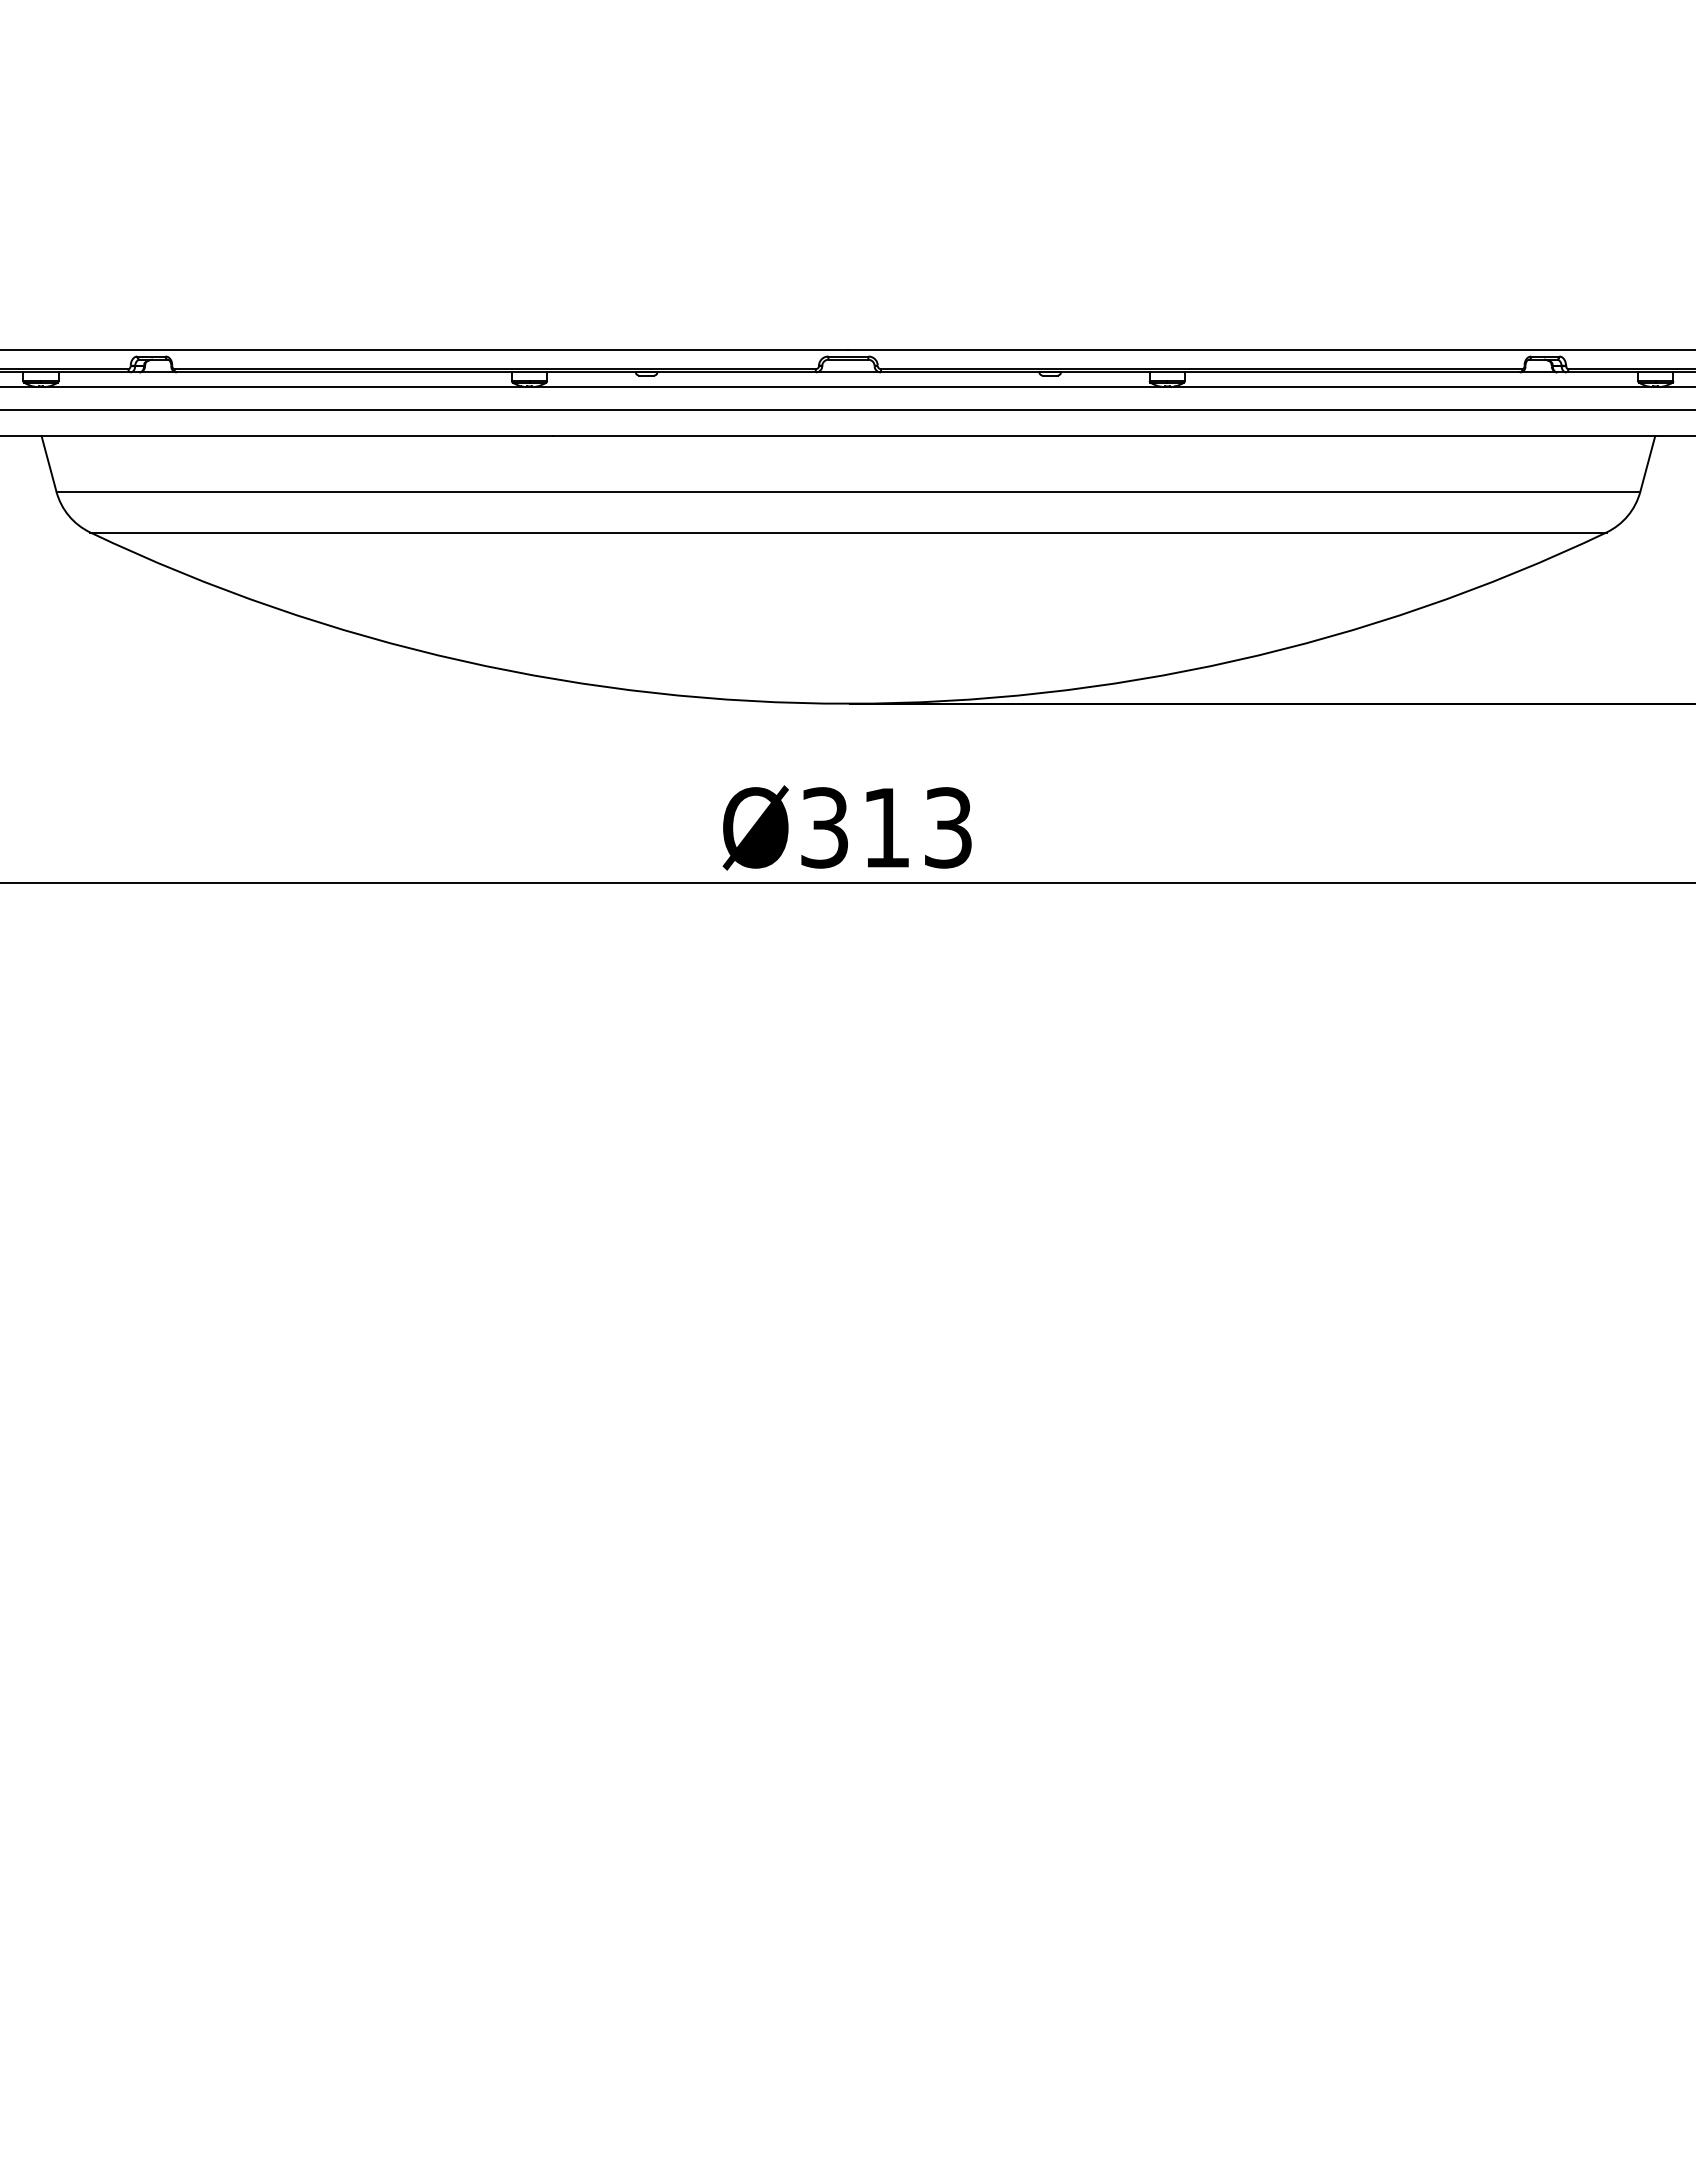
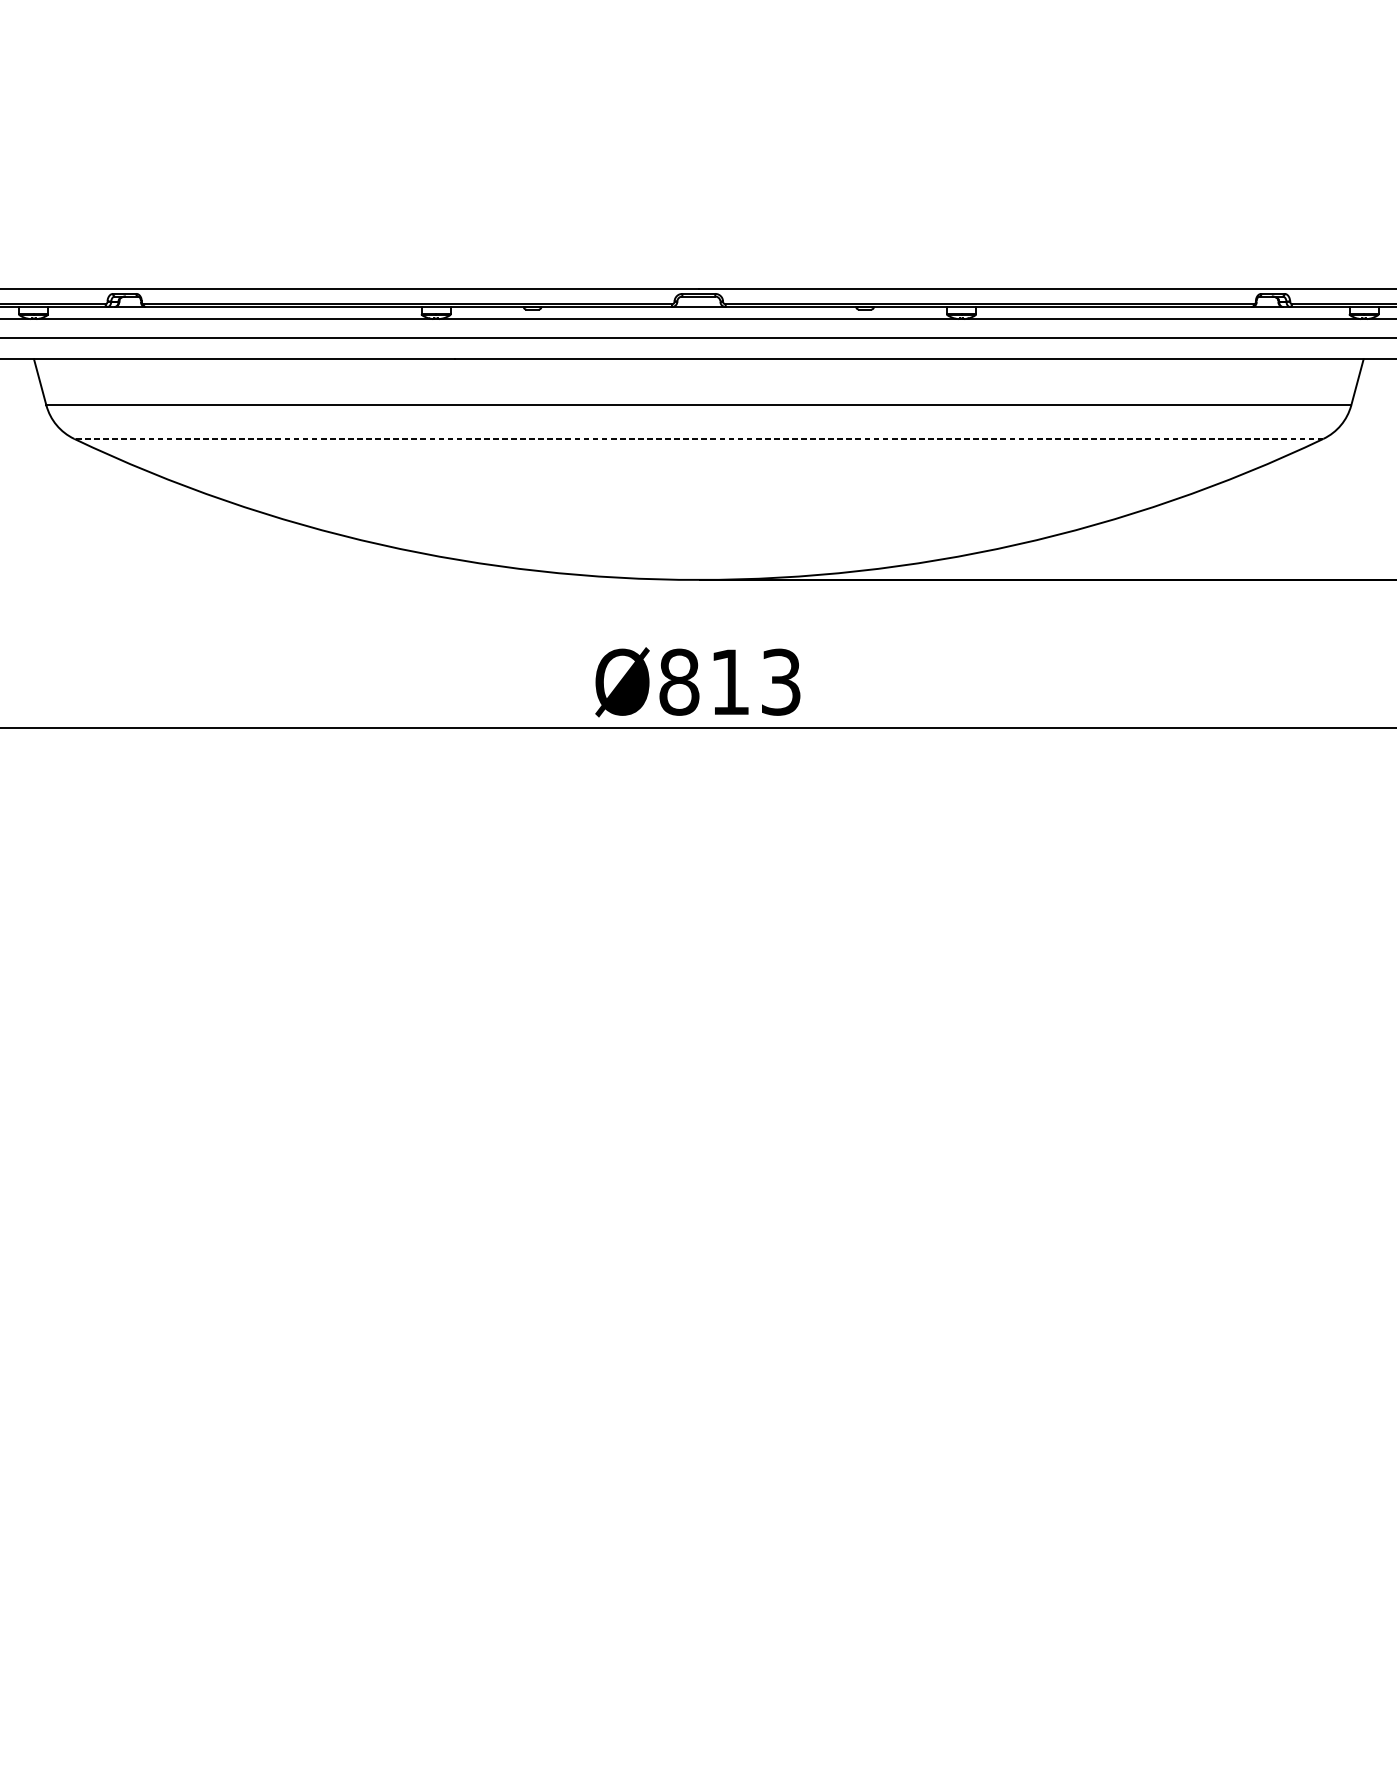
line: (847, 532) -> (698, 438), solid -> dashed
text: (824, 827) -> (679, 681), Ø313 -> Ø813

